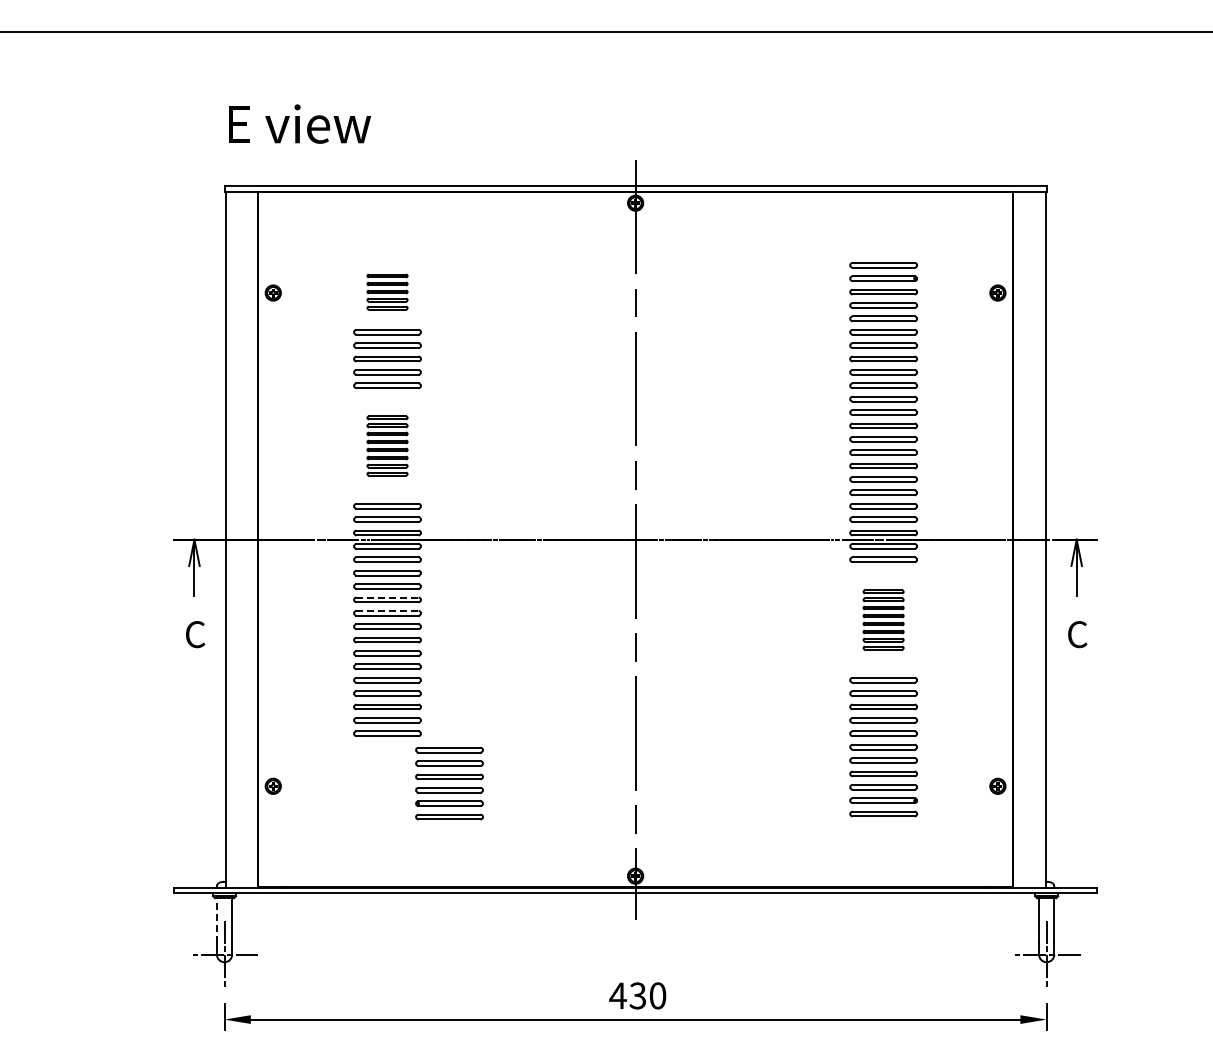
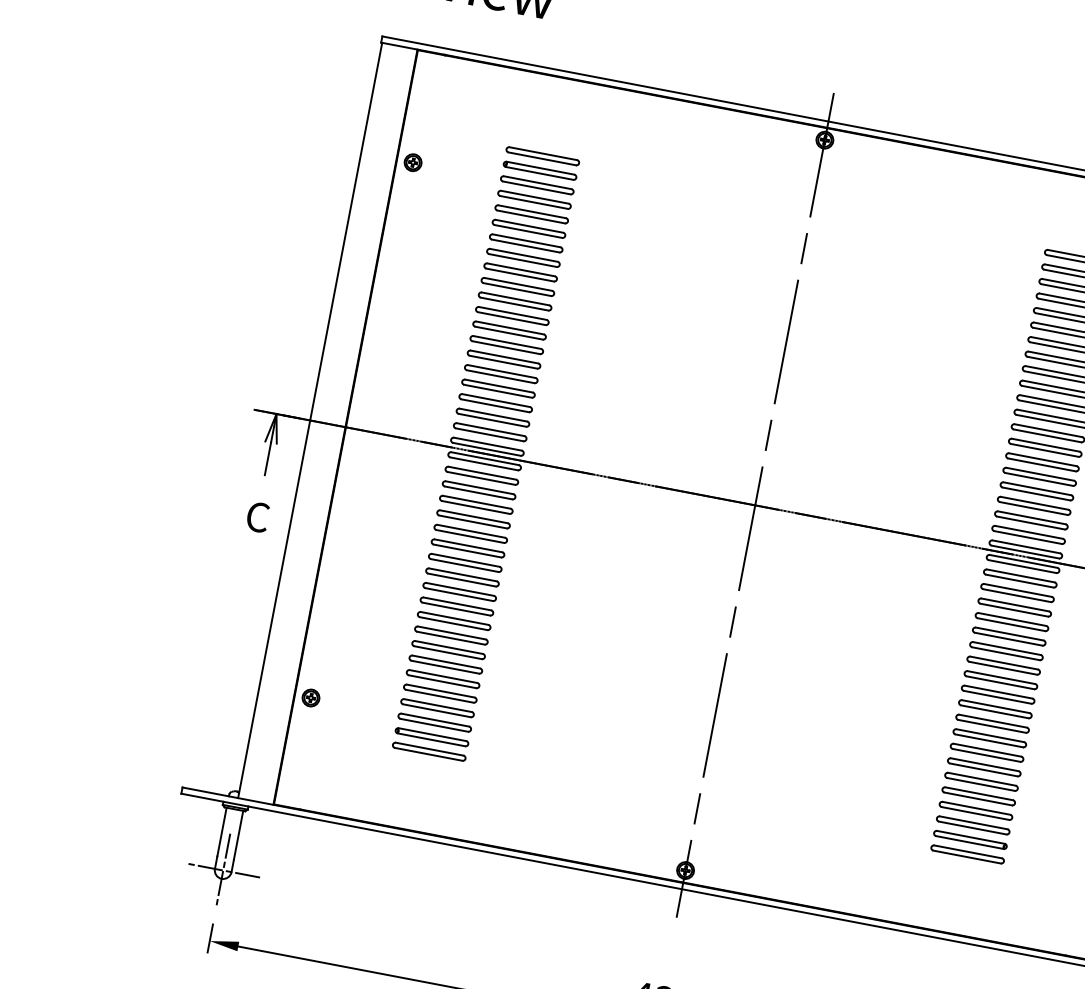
part: (387, 291) -> (537, 184), size x1.67
part: (387, 445) -> (505, 351), size x1.67
line: (388, 597) -> (475, 516), dashed -> solid
line: (388, 610) -> (472, 531), dashed -> solid
part: (883, 619) -> (1007, 643), size x1.67
part: (449, 783) -> (436, 715), moved
line: (216, 920) -> (221, 831), dashed -> solid

